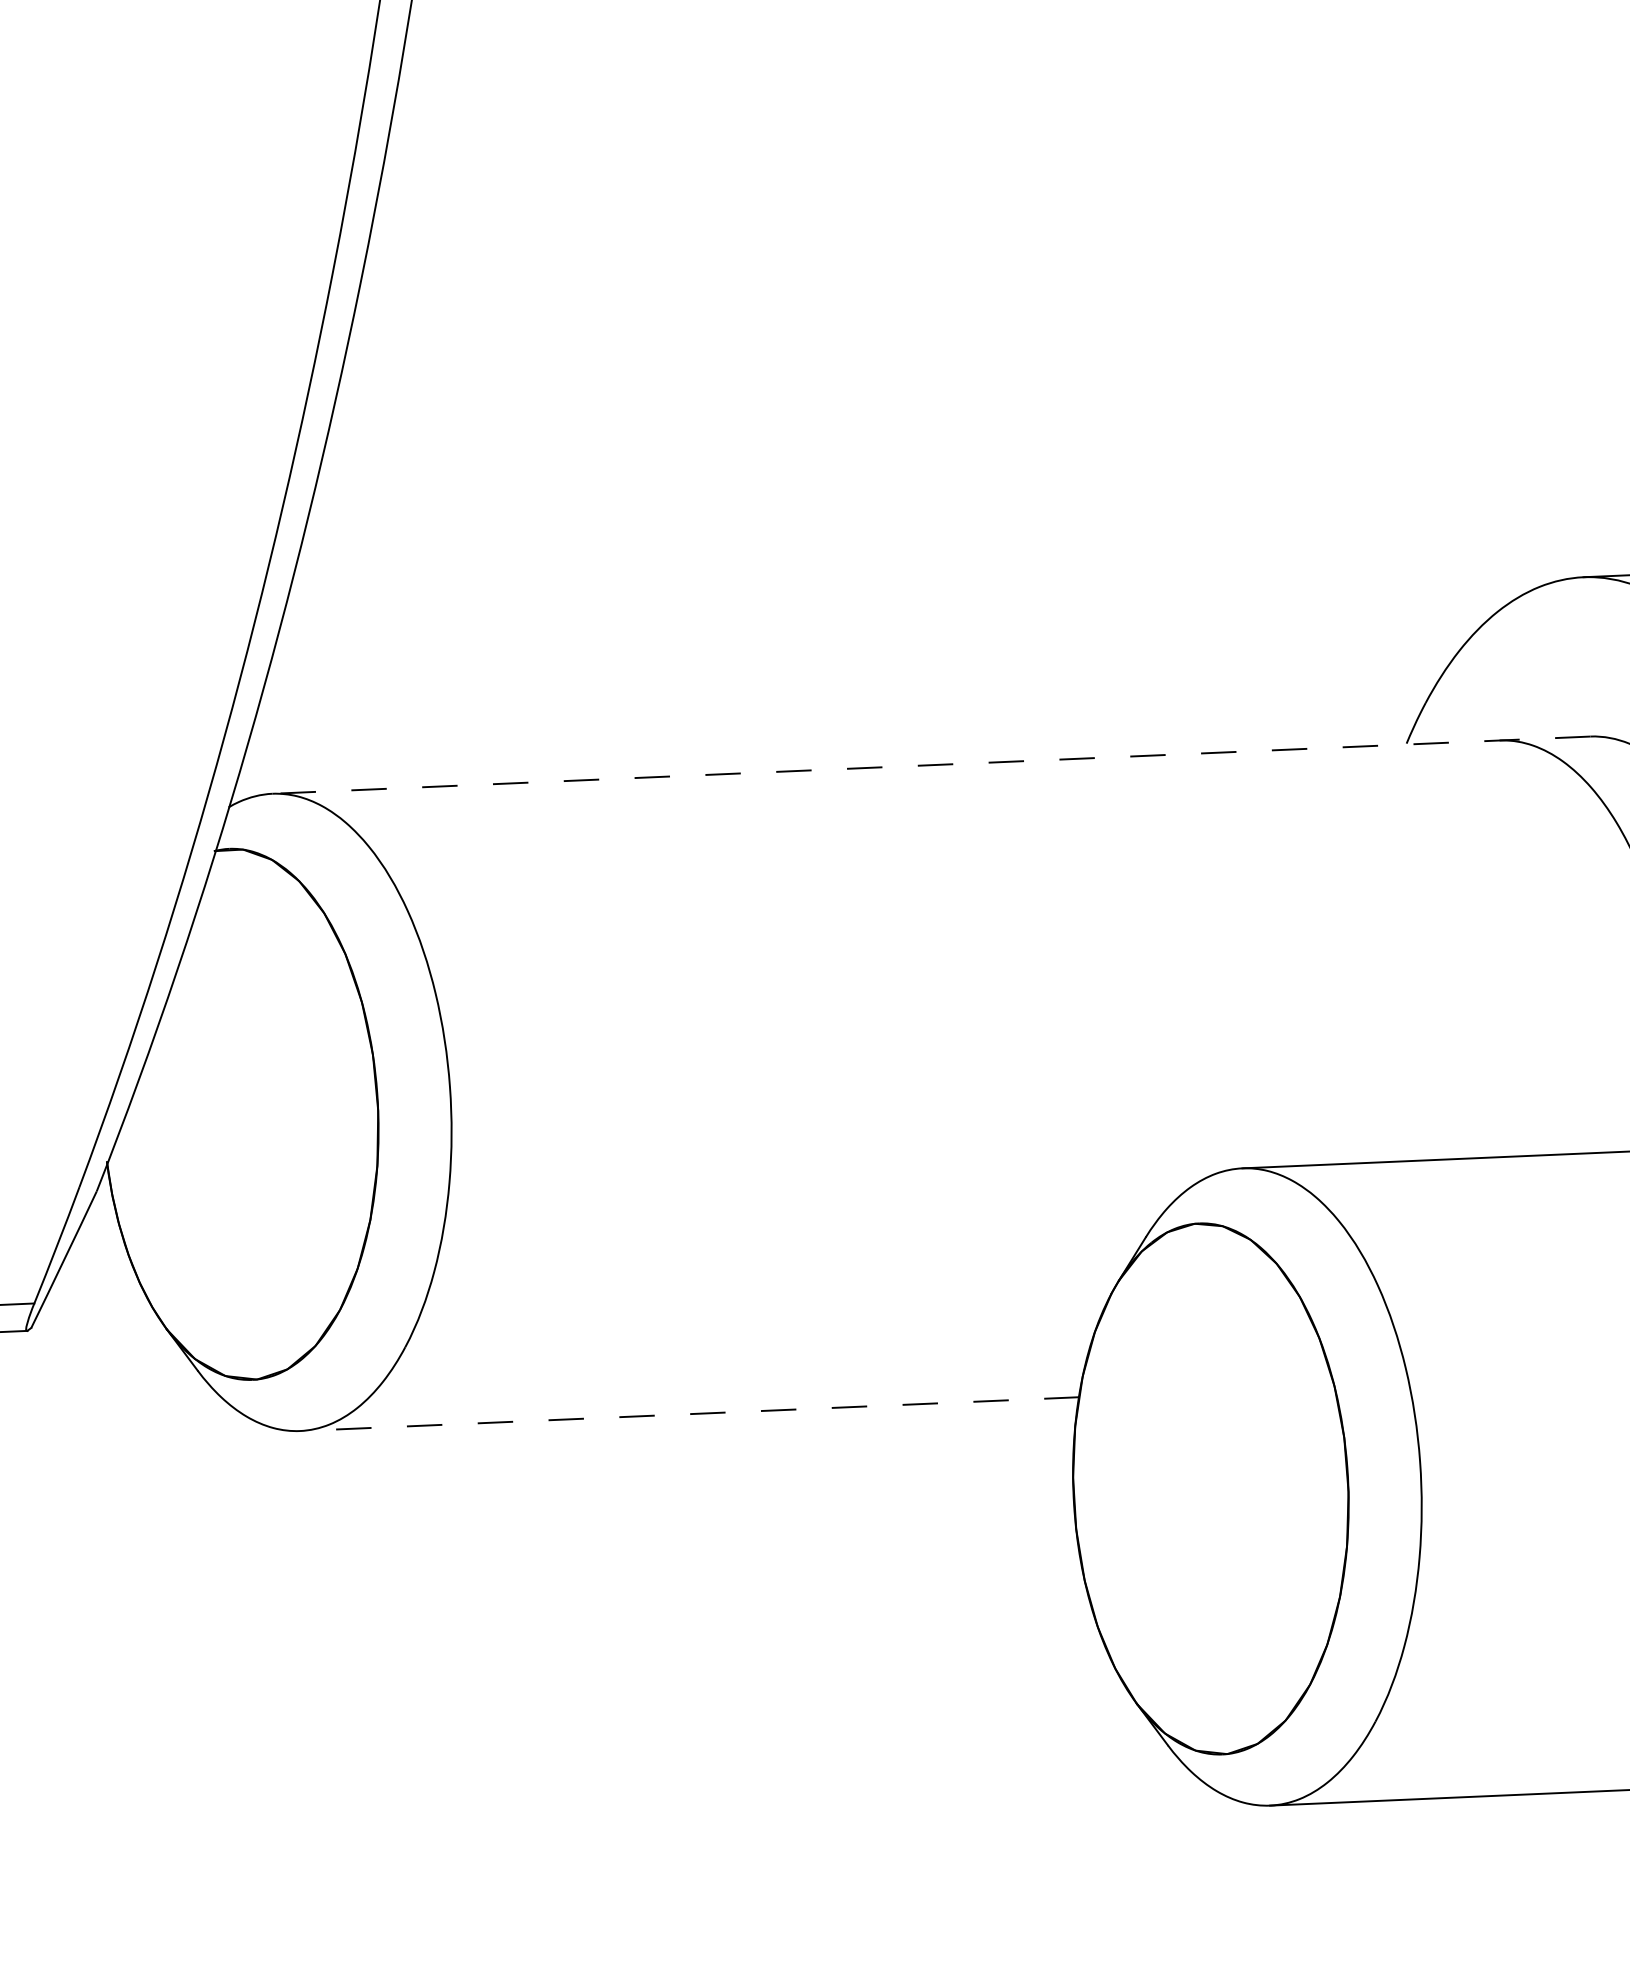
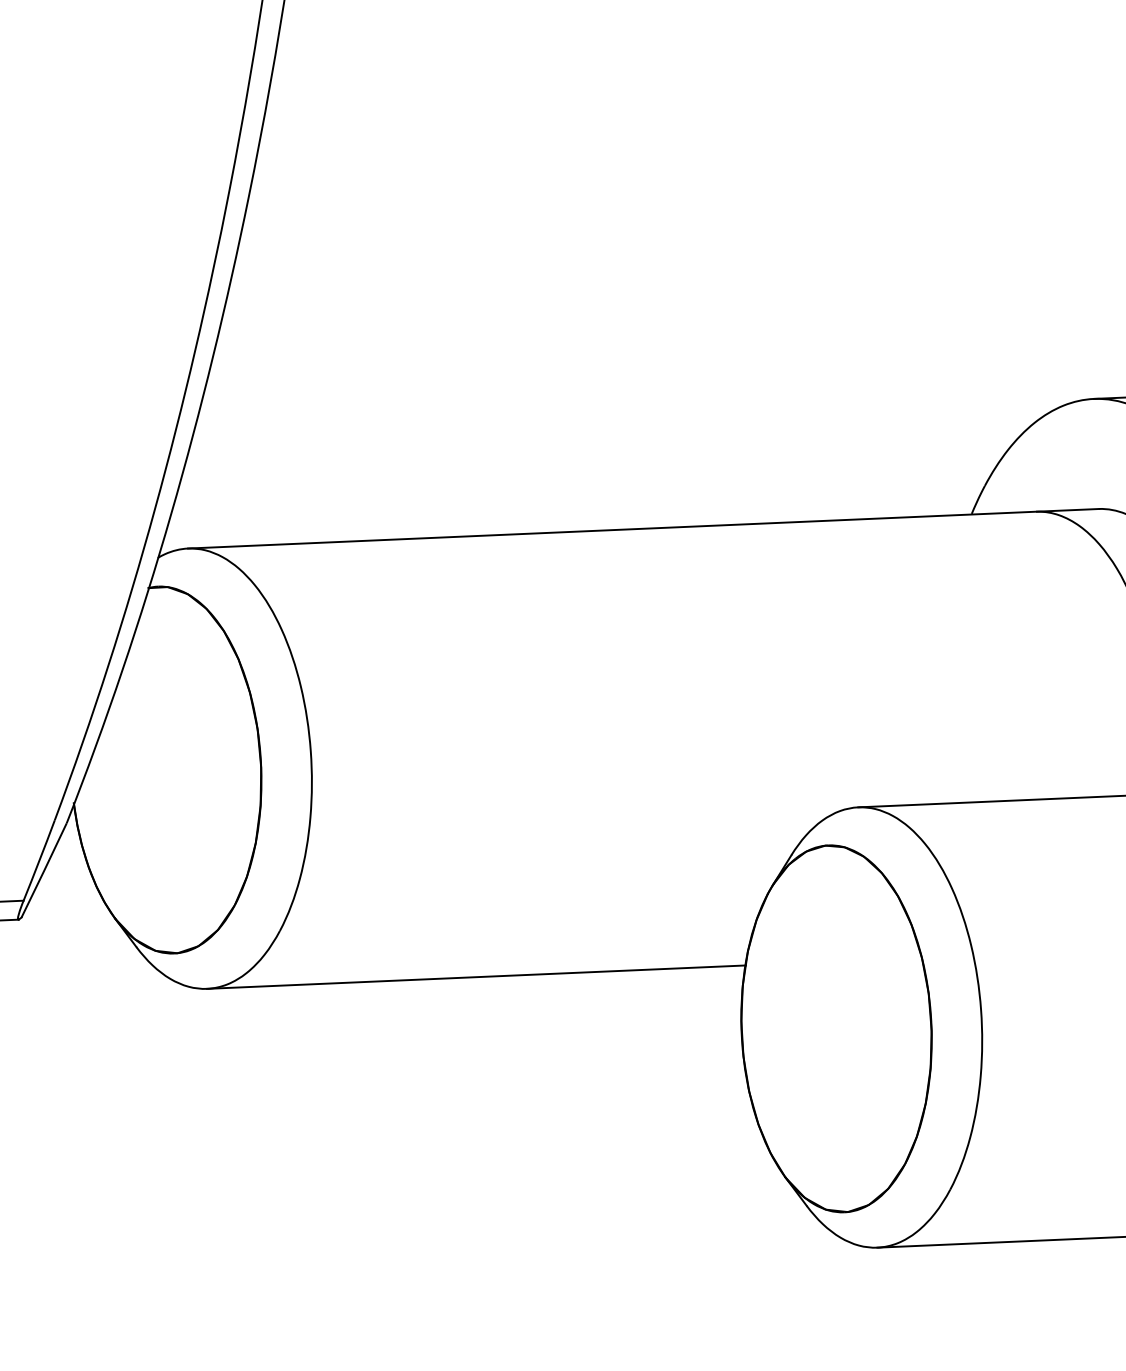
line: (931, 764) -> (643, 528), dashed -> solid
line: (689, 1414) -> (476, 977), dashed -> solid

